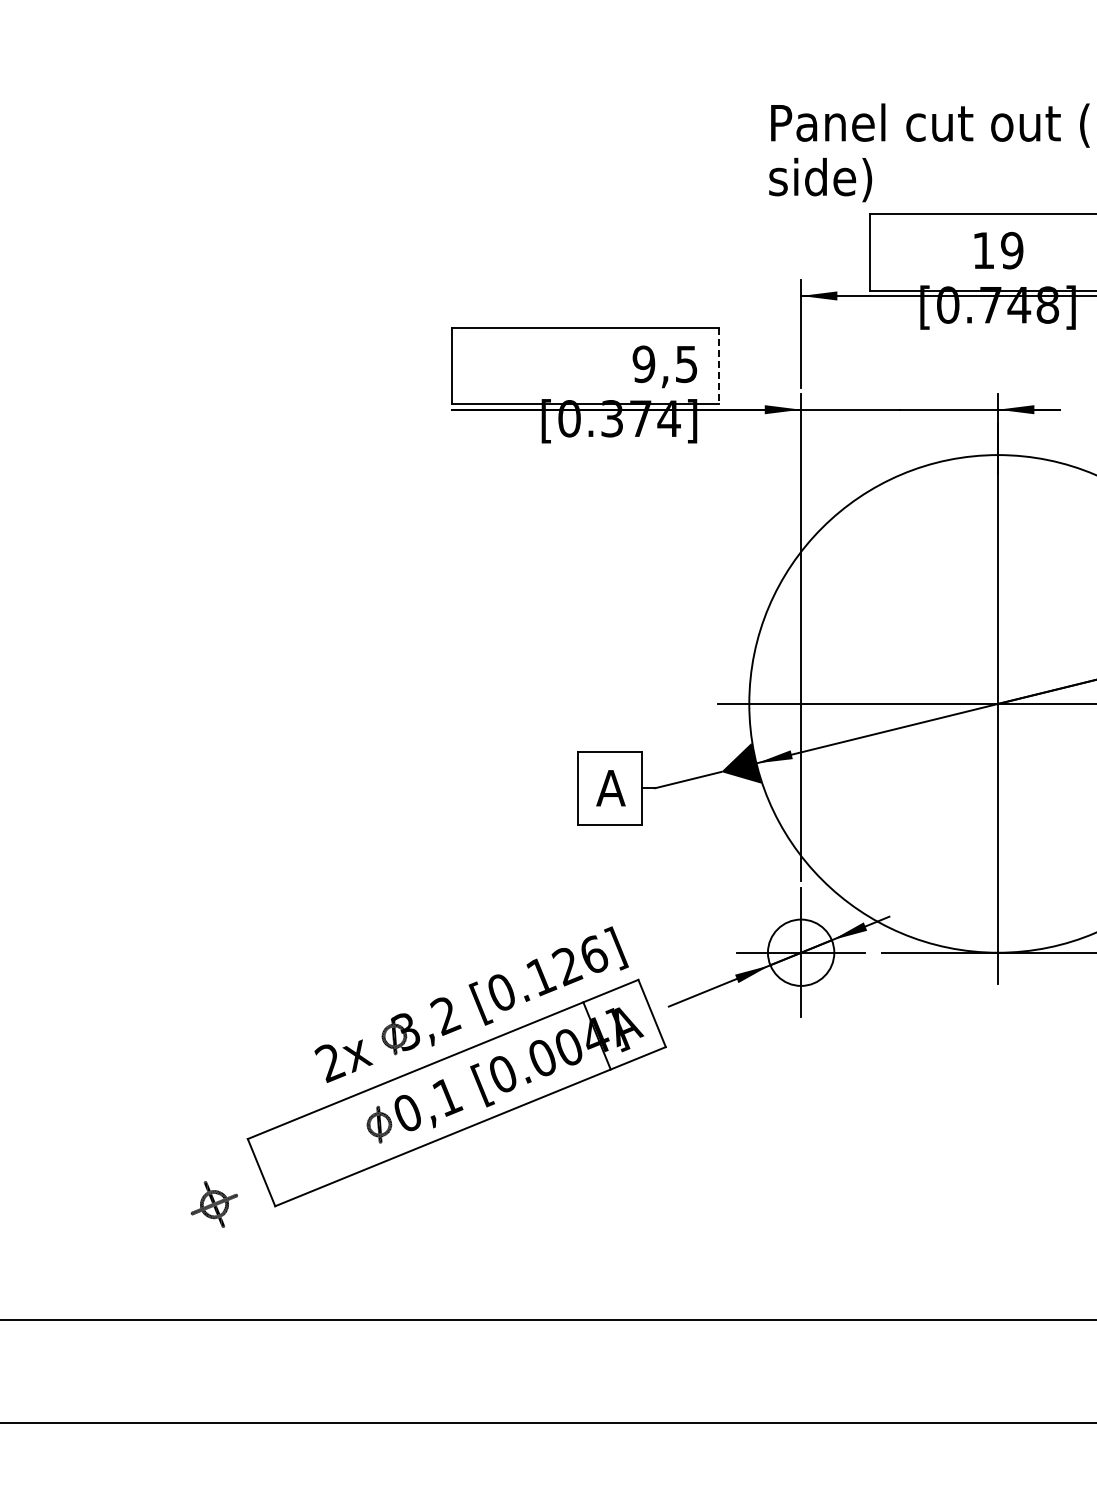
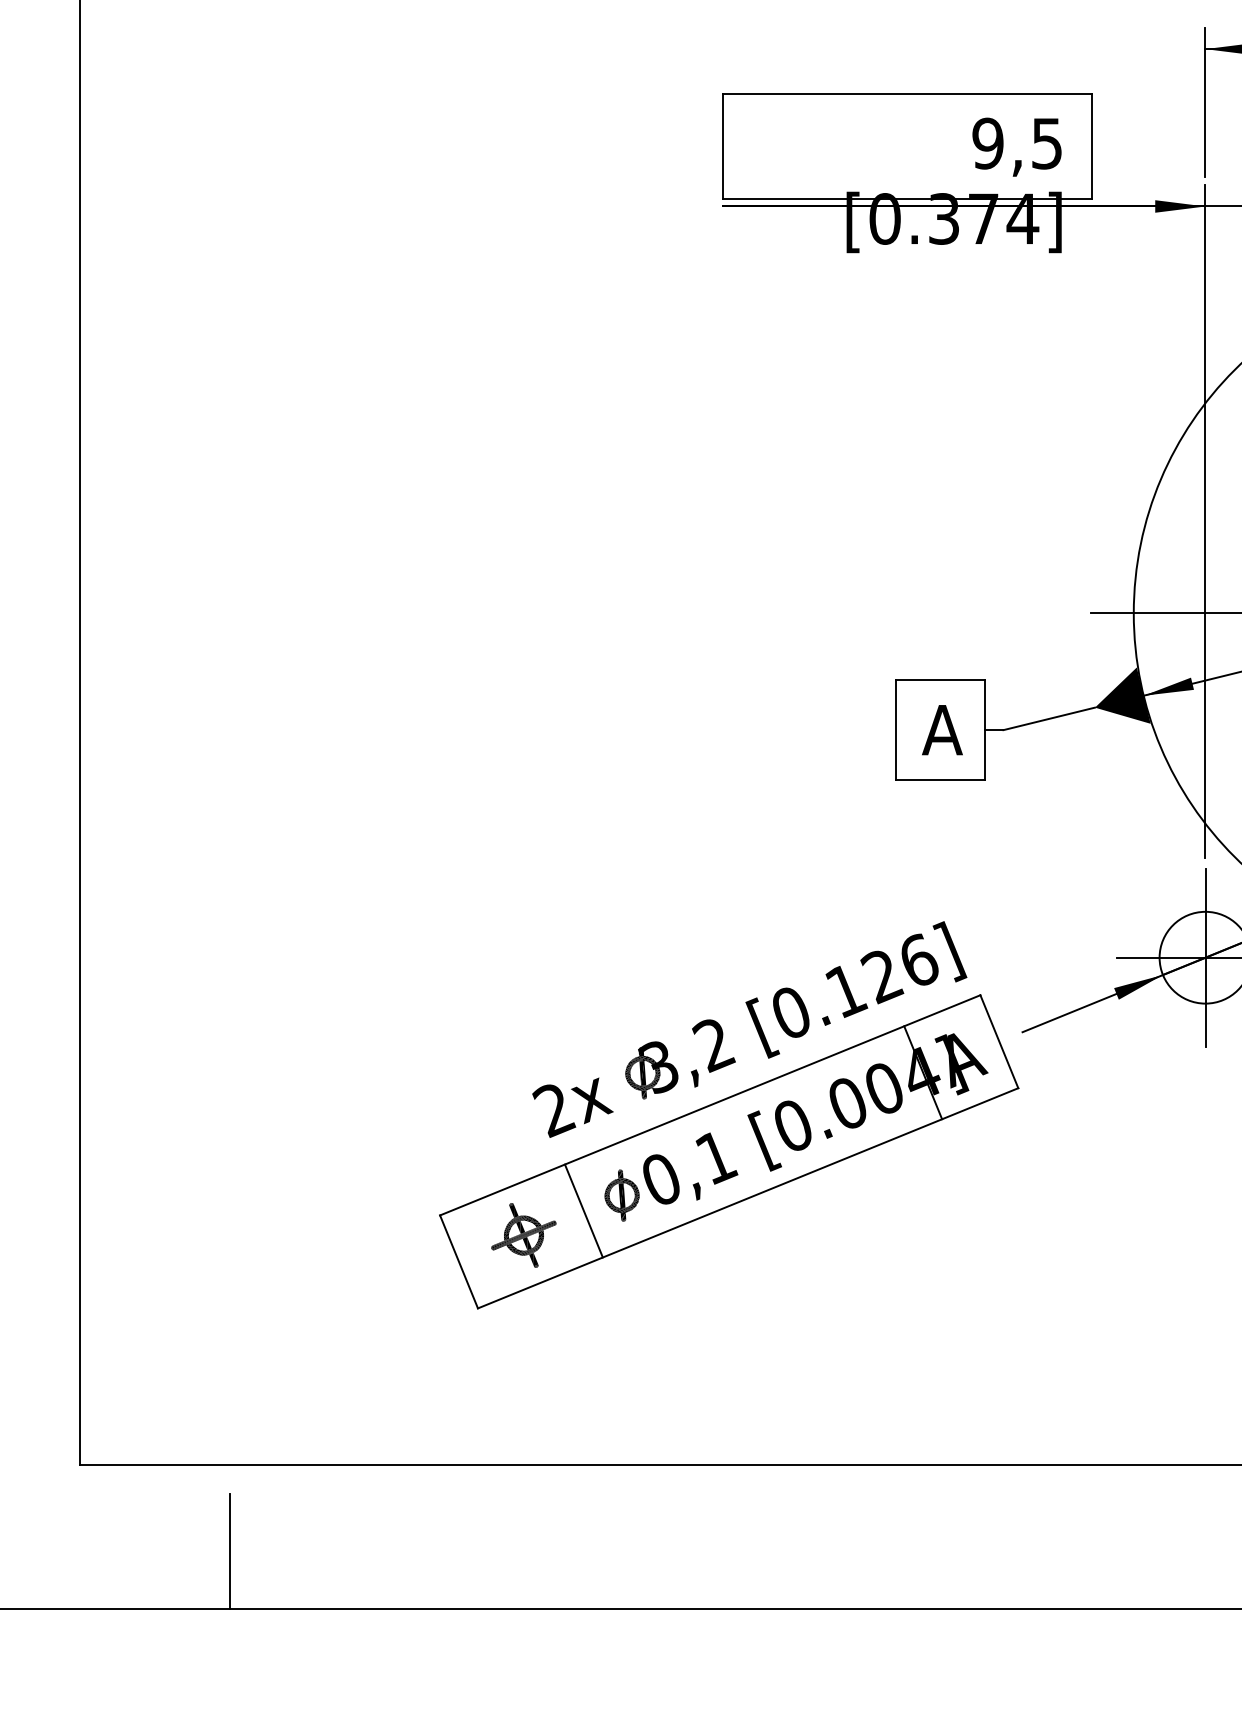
line: (719, 366) -> (1092, 146), dashed -> solid
line: (351, 1135) -> (583, 1210), added
part: (213, 1204) -> (522, 1235), moved
line: (96, 1381) -> (230, 1550), added

